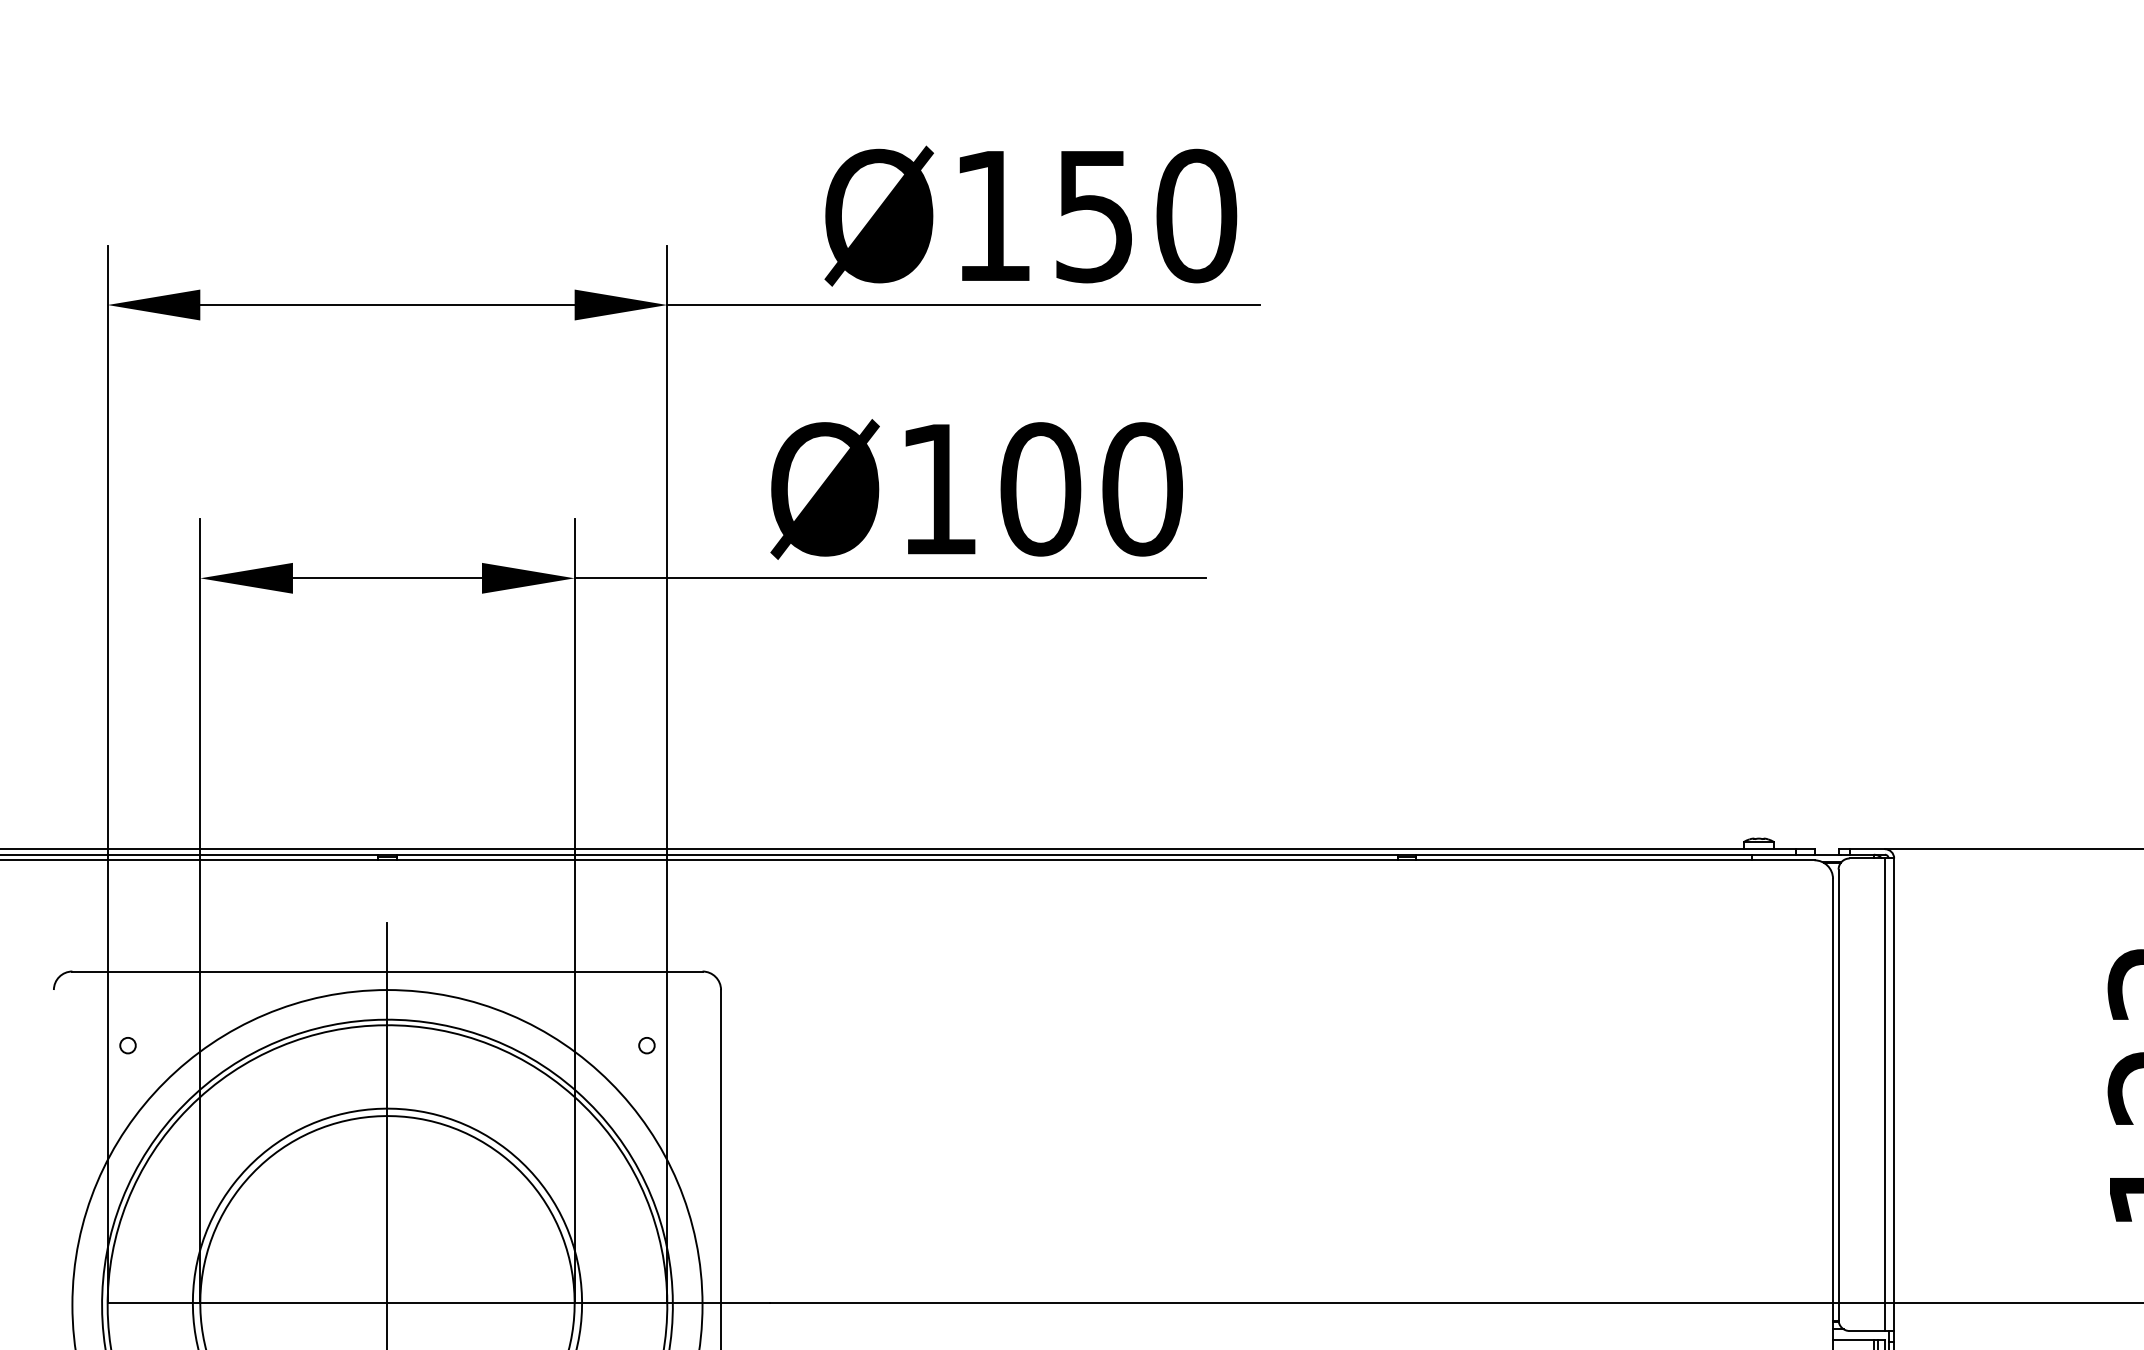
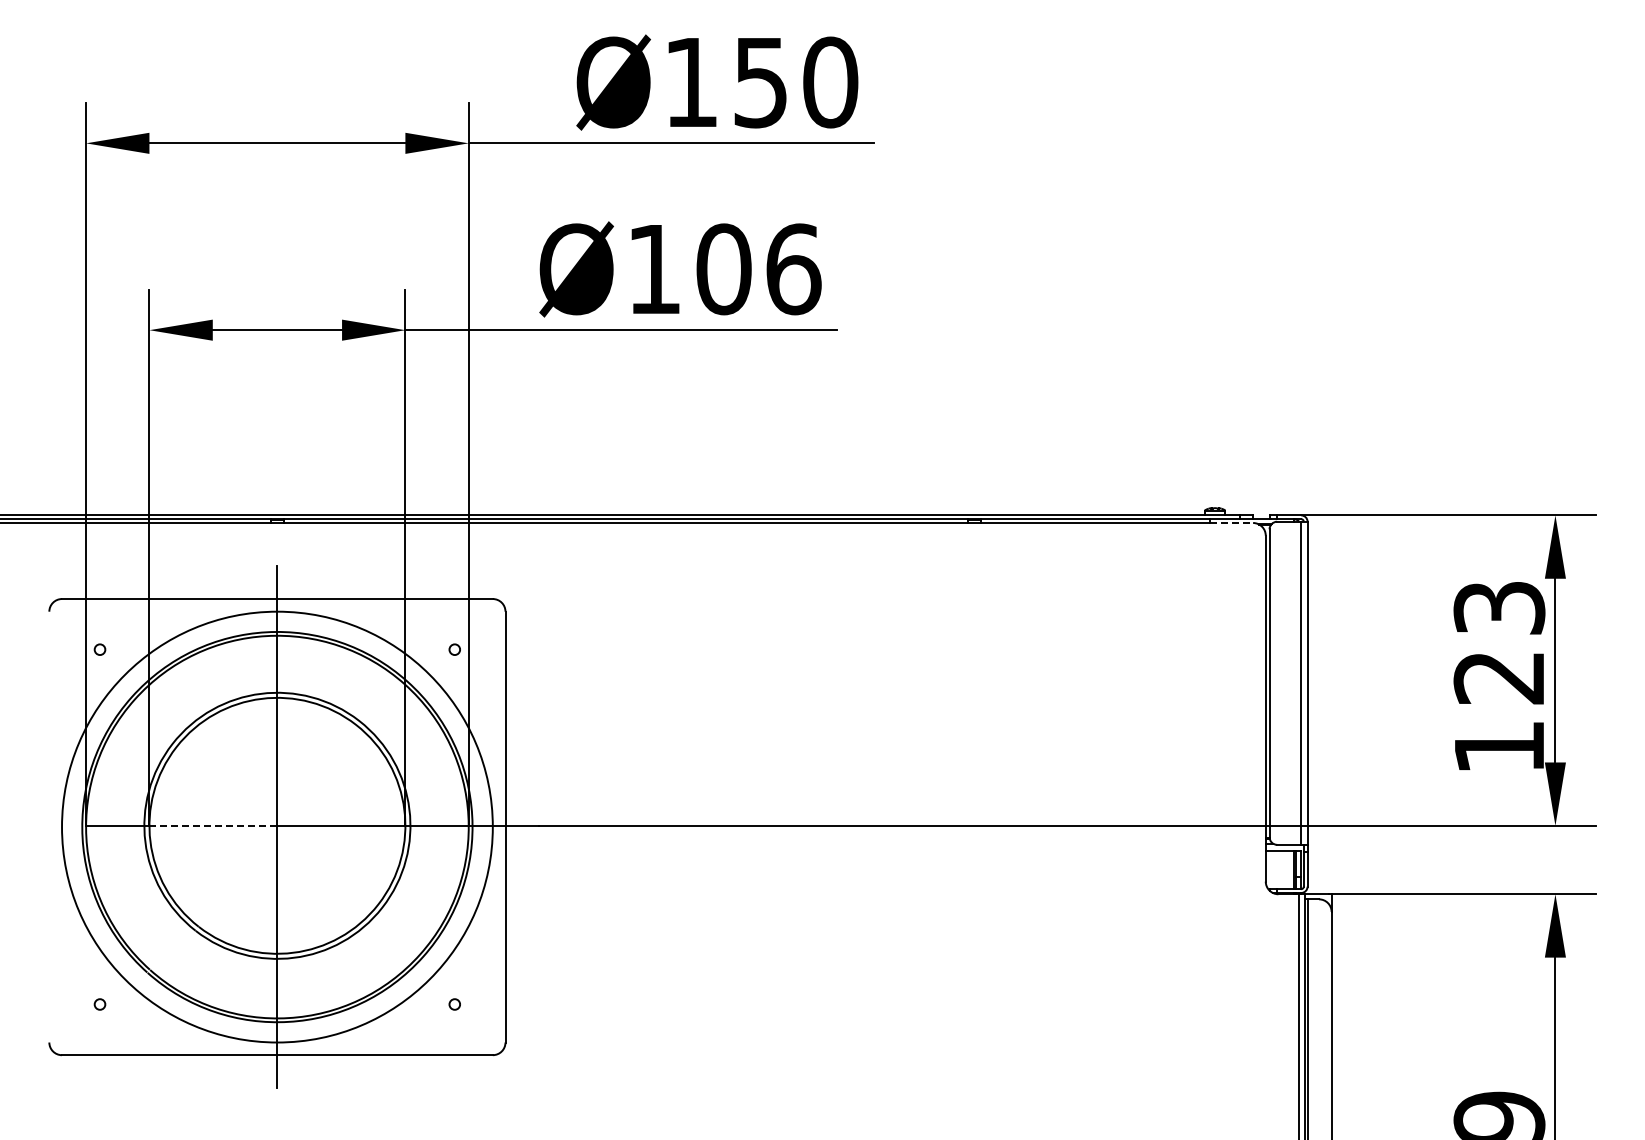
text: (1142, 489) -> (793, 269), Ø100 -> Ø106
line: (1782, 861) -> (1231, 523), solid -> dashed
line: (293, 1302) -> (213, 825), solid -> dashed

